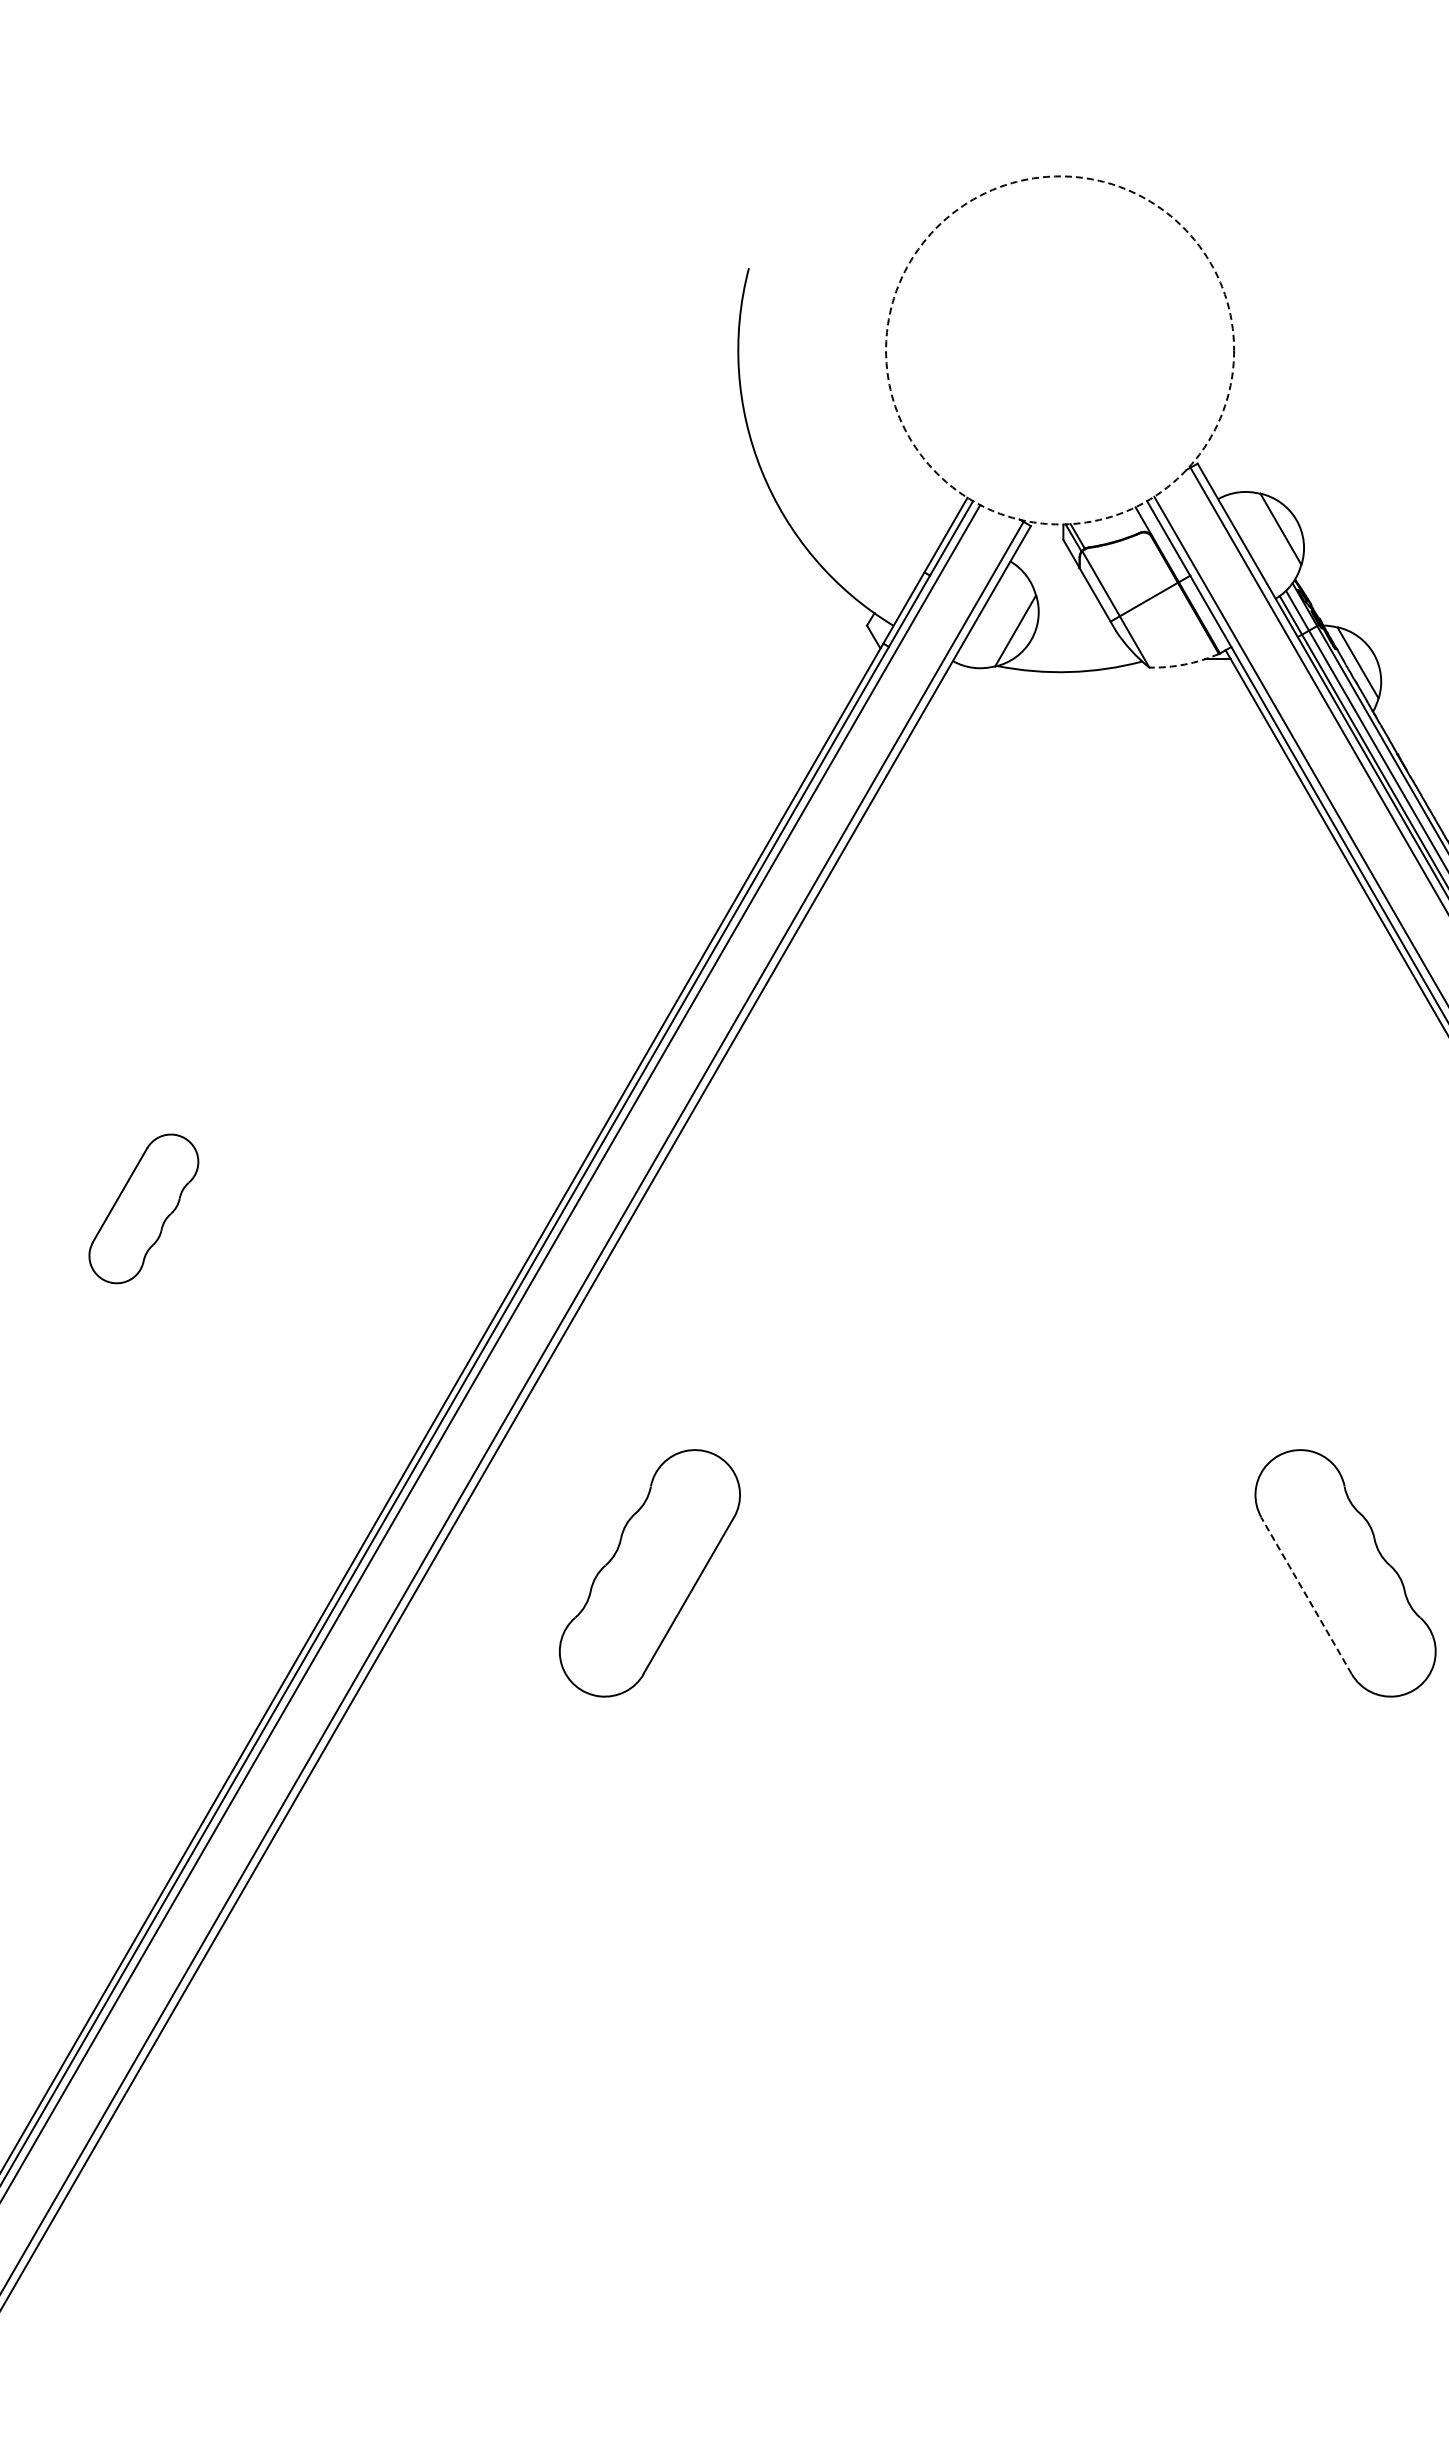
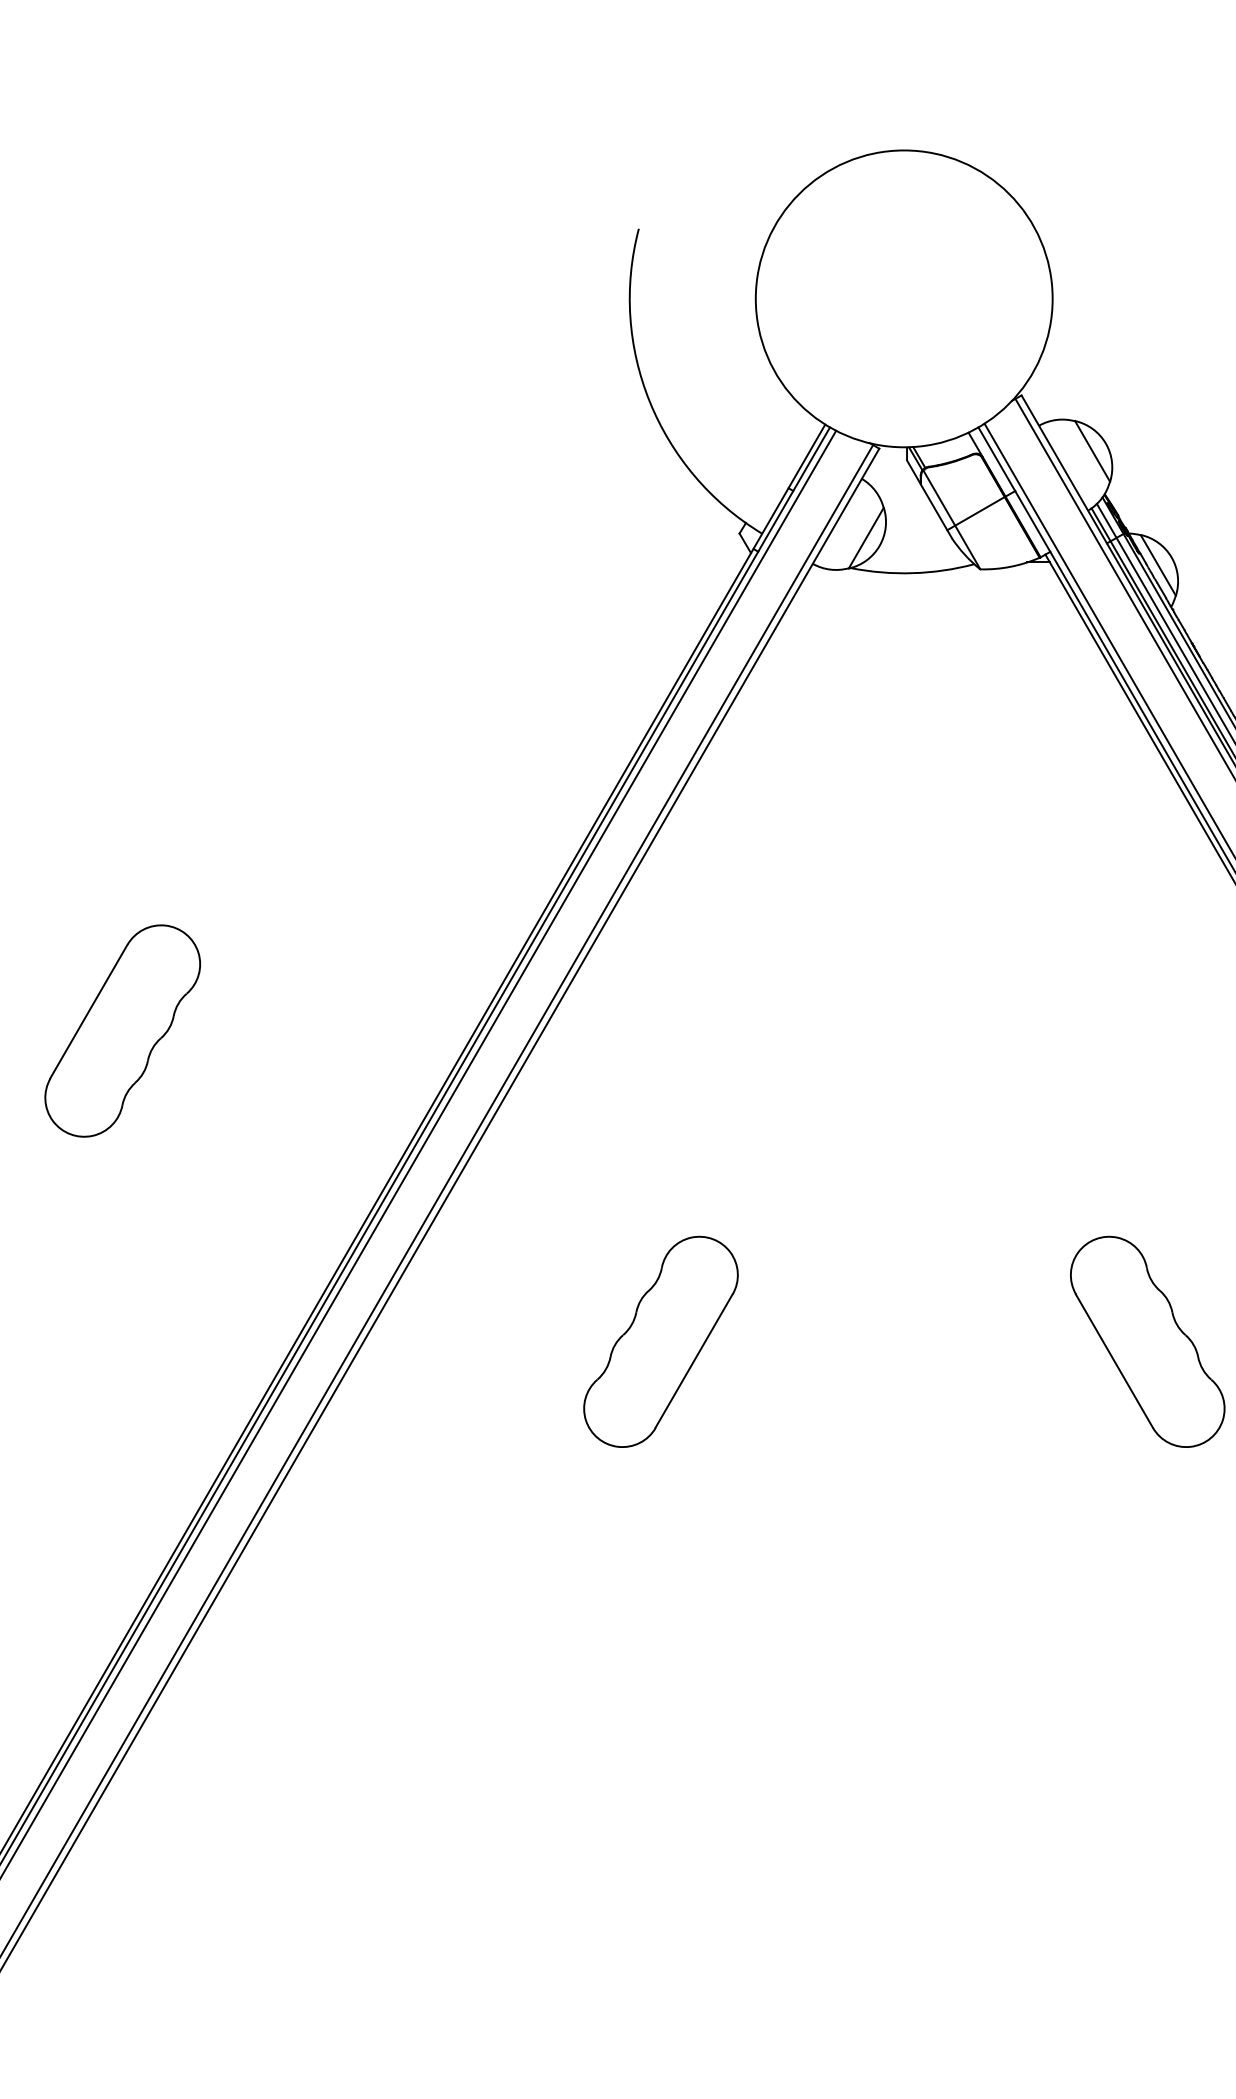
circle: (1060, 350) -> (904, 298), dashed -> solid
arc: (1184, 664) -> (1010, 566), dashed -> solid
part: (143, 1208) -> (122, 1030), size x1.67
part: (649, 1573) -> (660, 1342), moved
line: (1306, 1595) -> (1114, 1360), dashed -> solid

